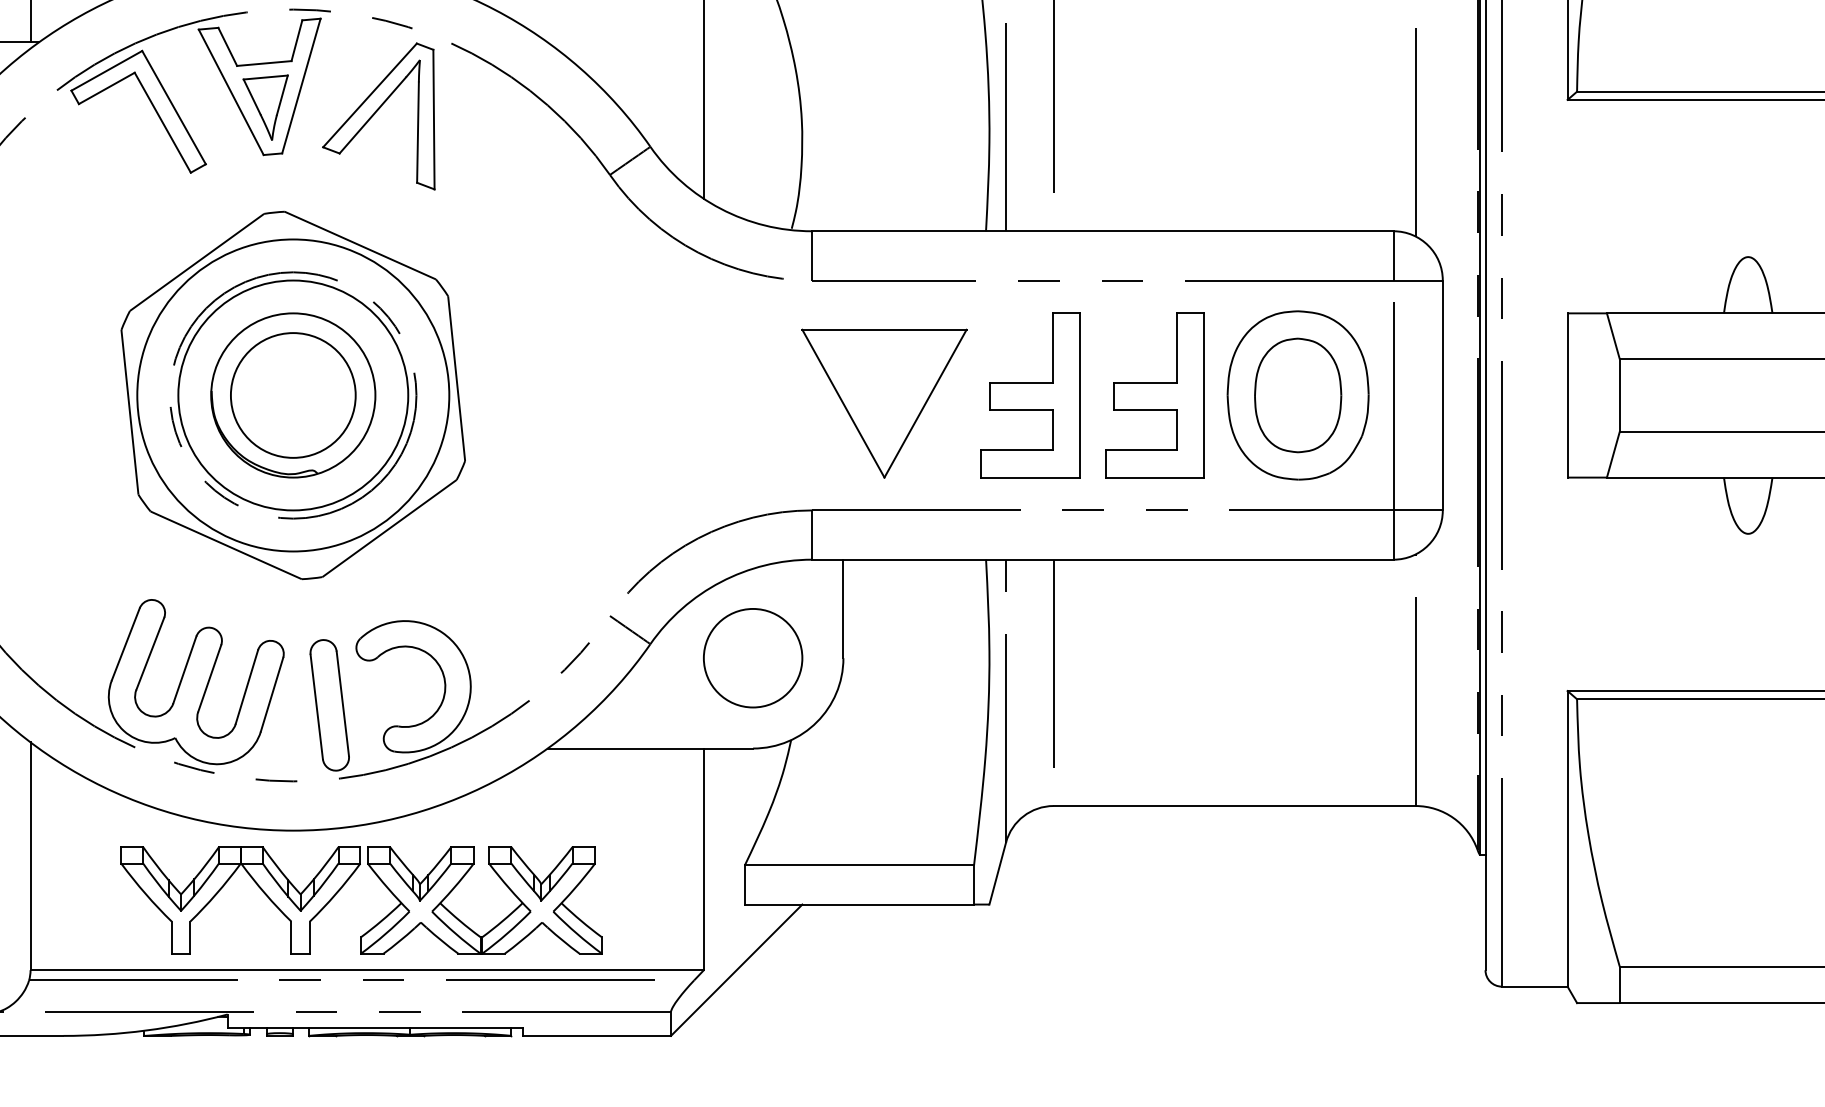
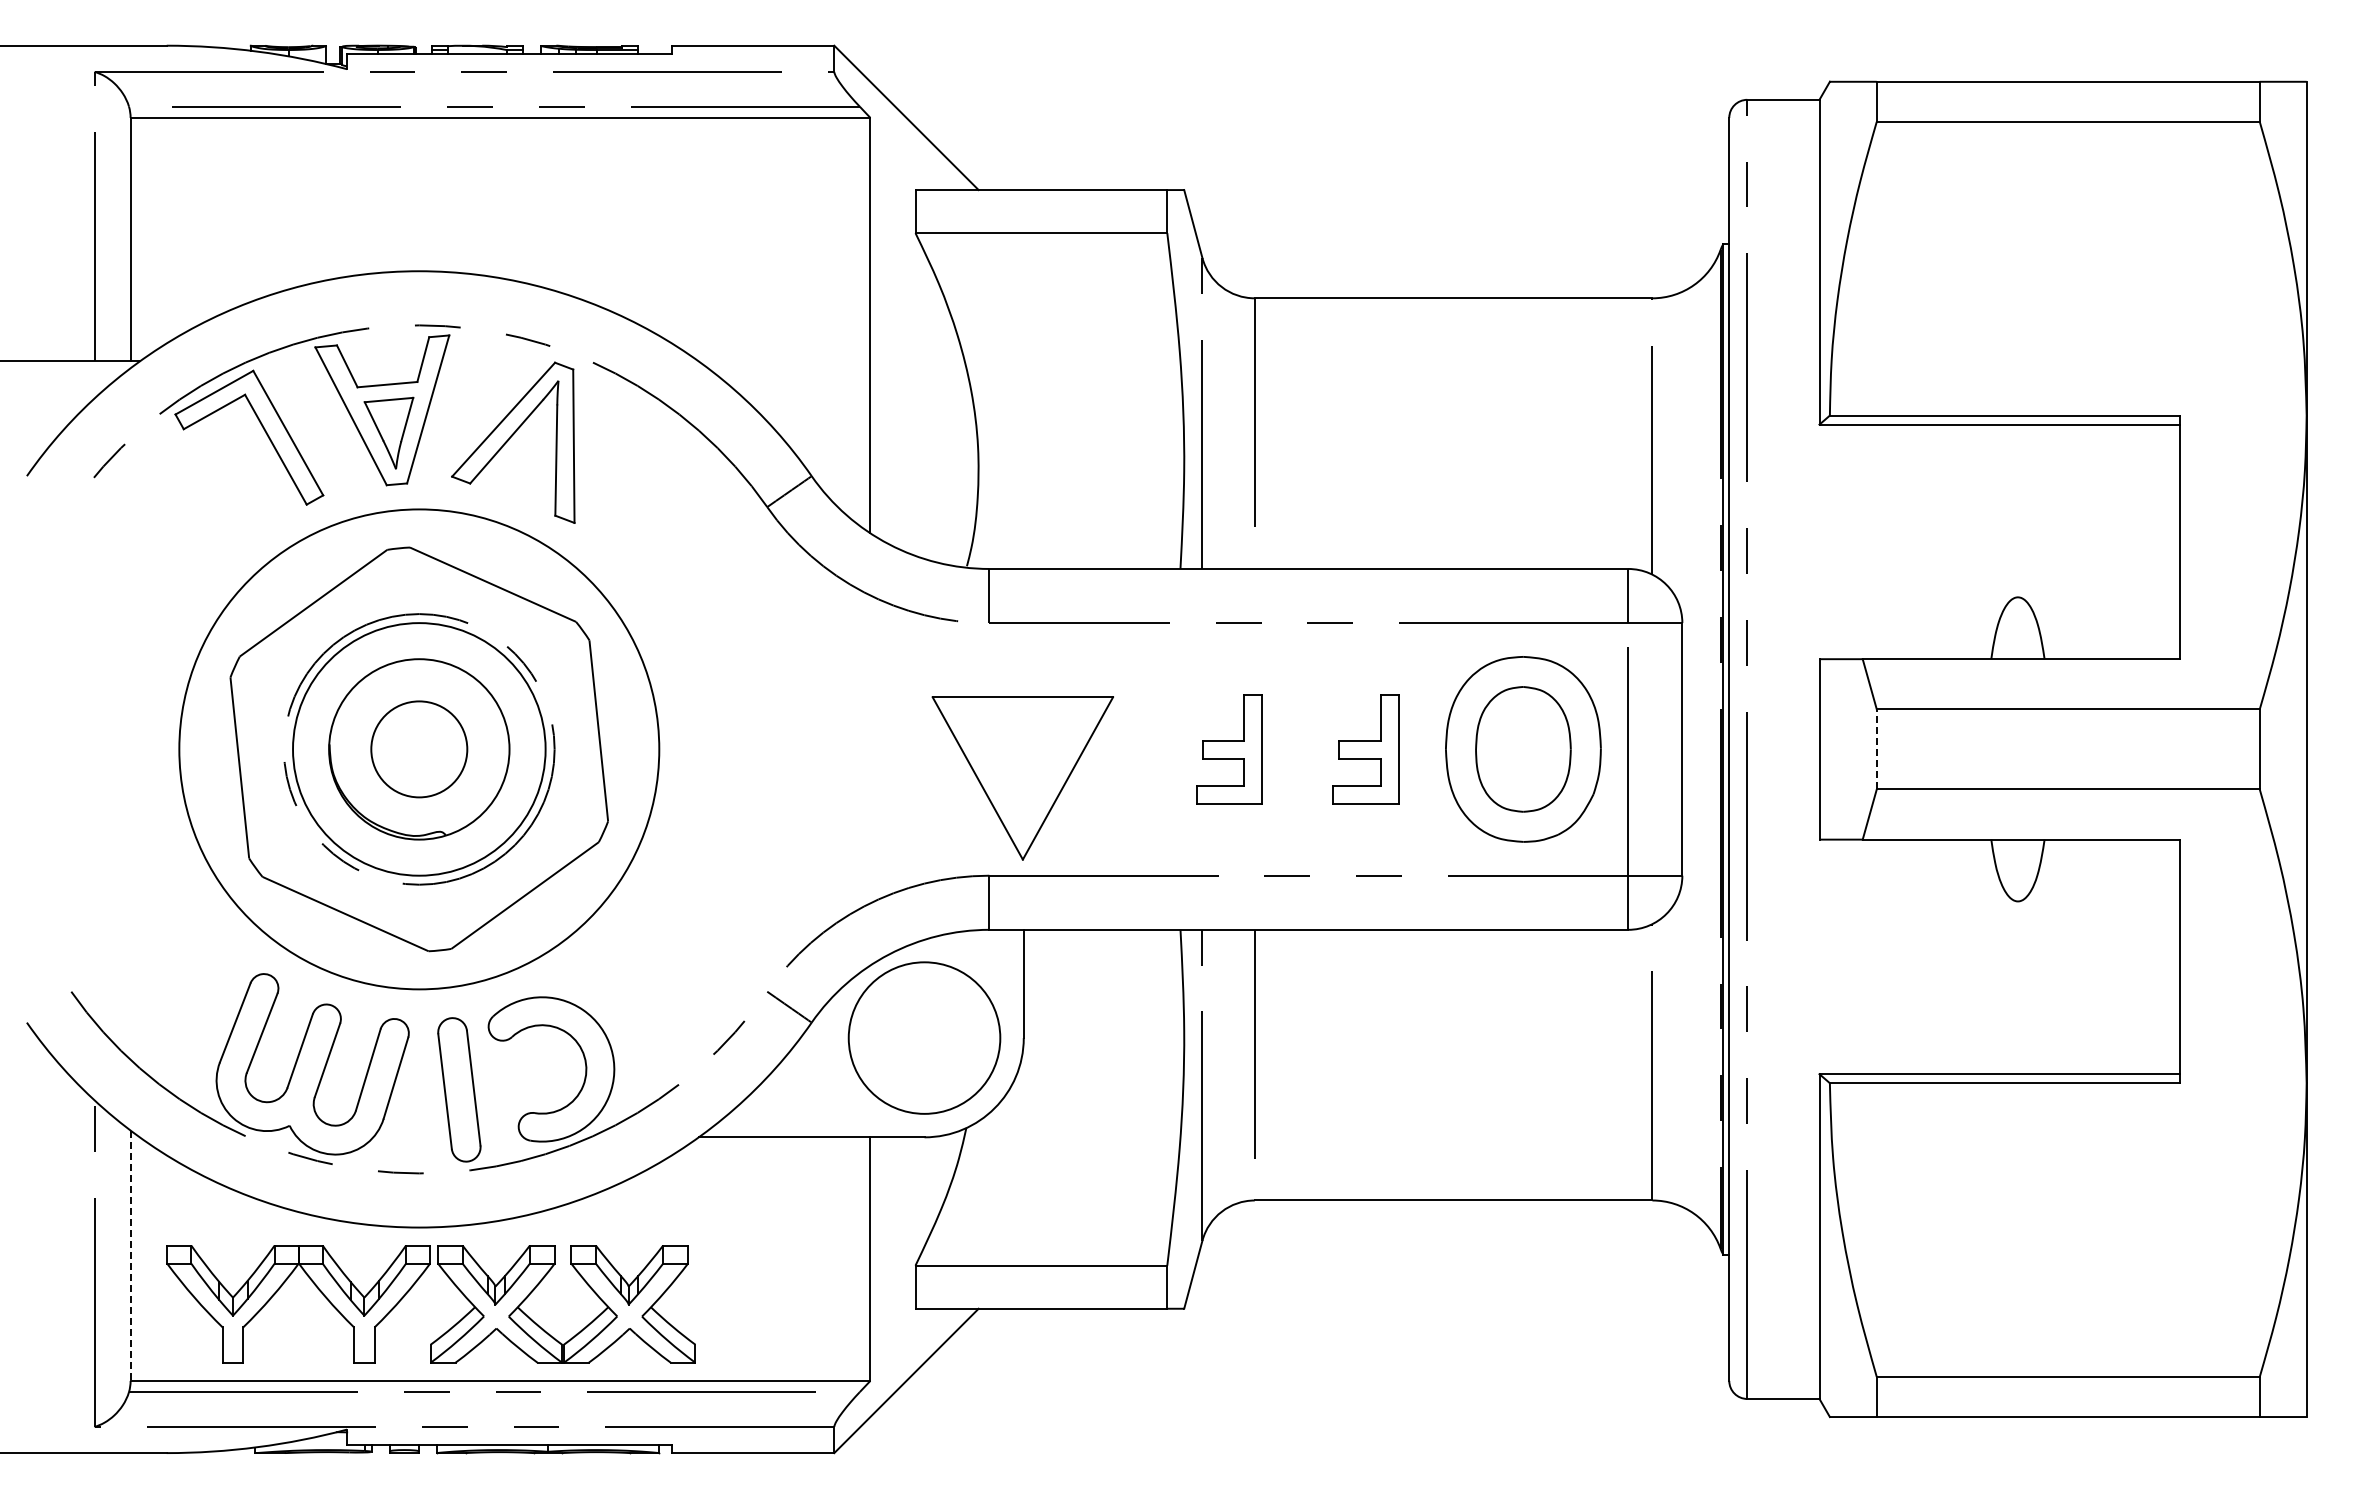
circle: (292, 394) -> (418, 748), size x0.7
circle: (292, 394) -> (418, 748), size x1.4
line: (1619, 394) -> (1876, 748), solid -> dashed
part: (1030, 395) -> (1229, 749), size x0.6
part: (1154, 395) -> (1365, 749), size x0.6
part: (884, 403) -> (1022, 778), moved
circle: (753, 657) -> (924, 1037), size x1.4
line: (30, 856) -> (130, 1256), solid -> dashed
part: (343, 887) -> (411, 1289), moved

